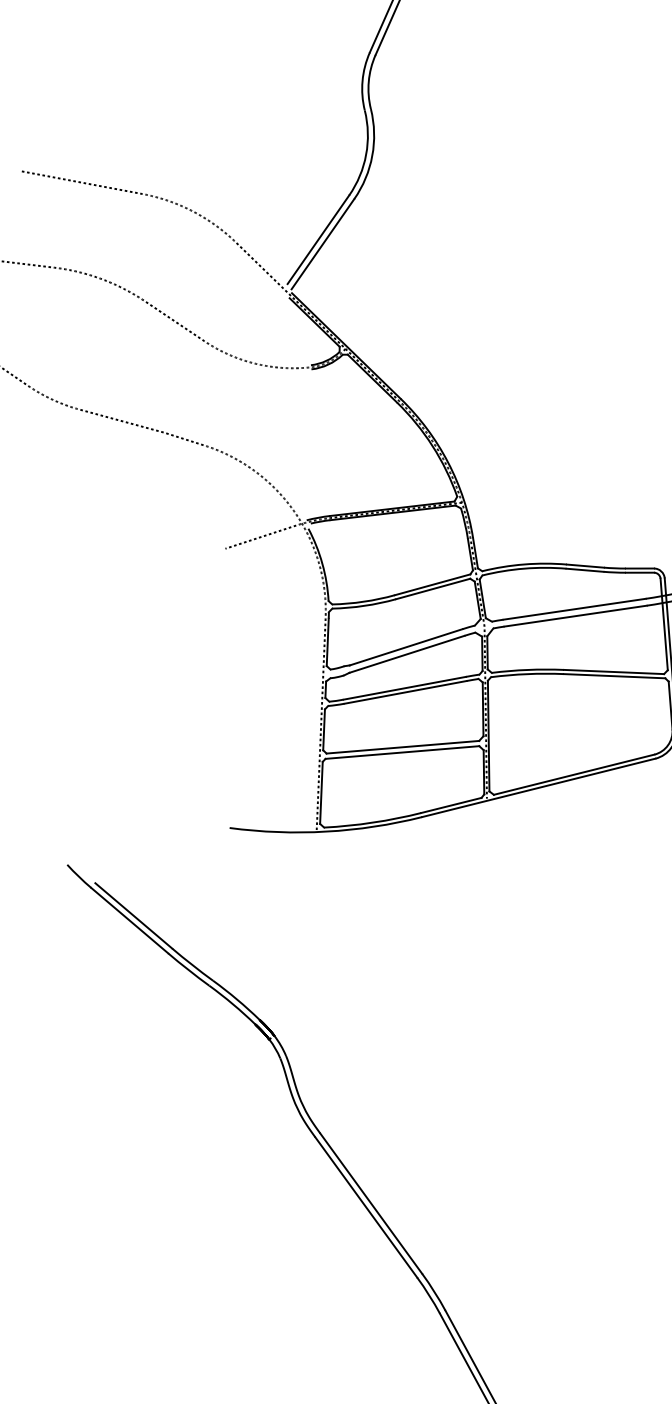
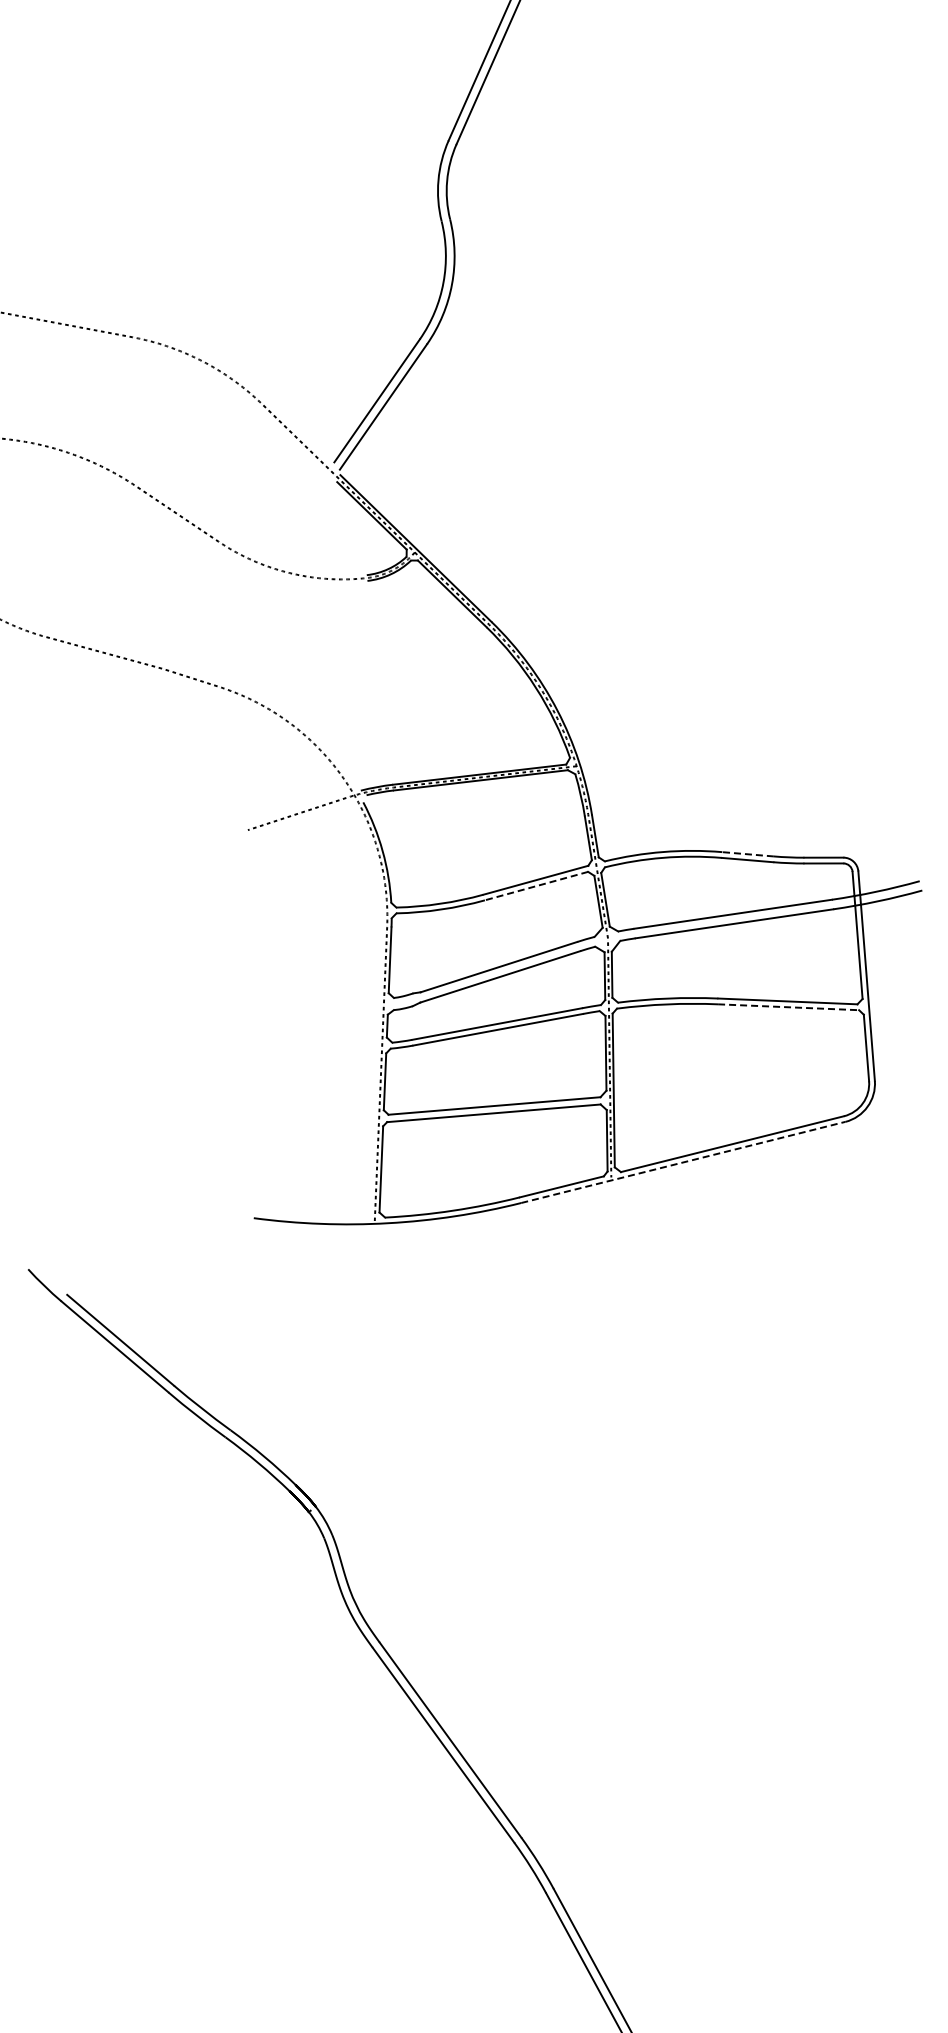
line: (585, 566) -> (748, 854), solid -> dashed
line: (433, 589) -> (536, 886), solid -> dashed
line: (614, 676) -> (788, 1007), solid -> dashed
line: (538, 787) -> (683, 1162), solid -> dashed

